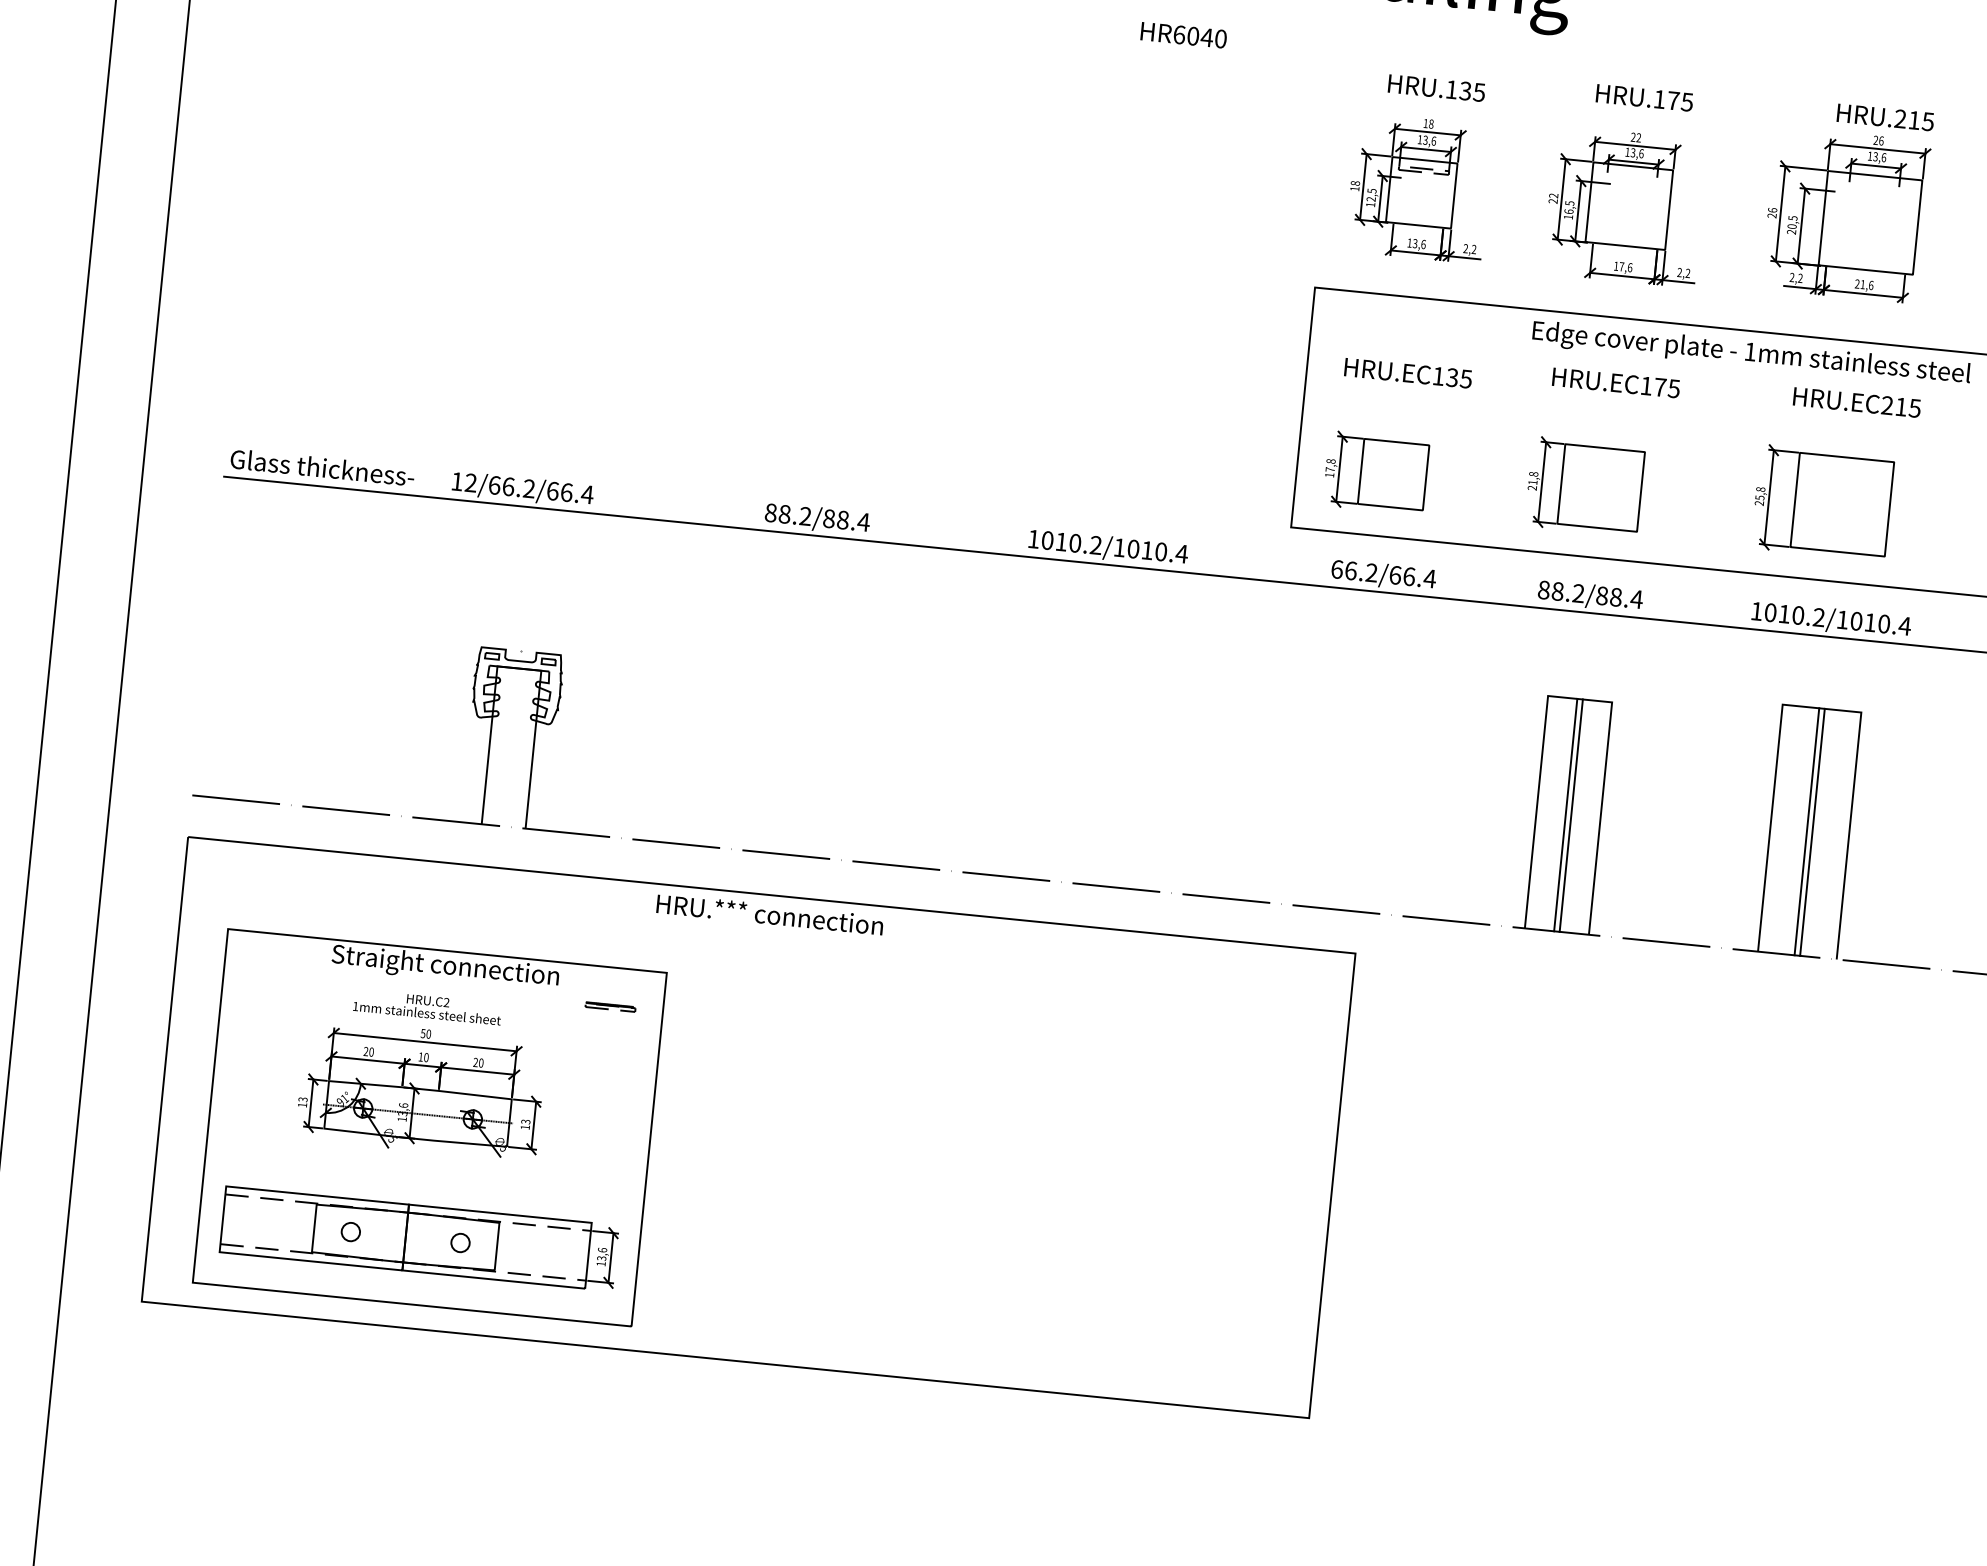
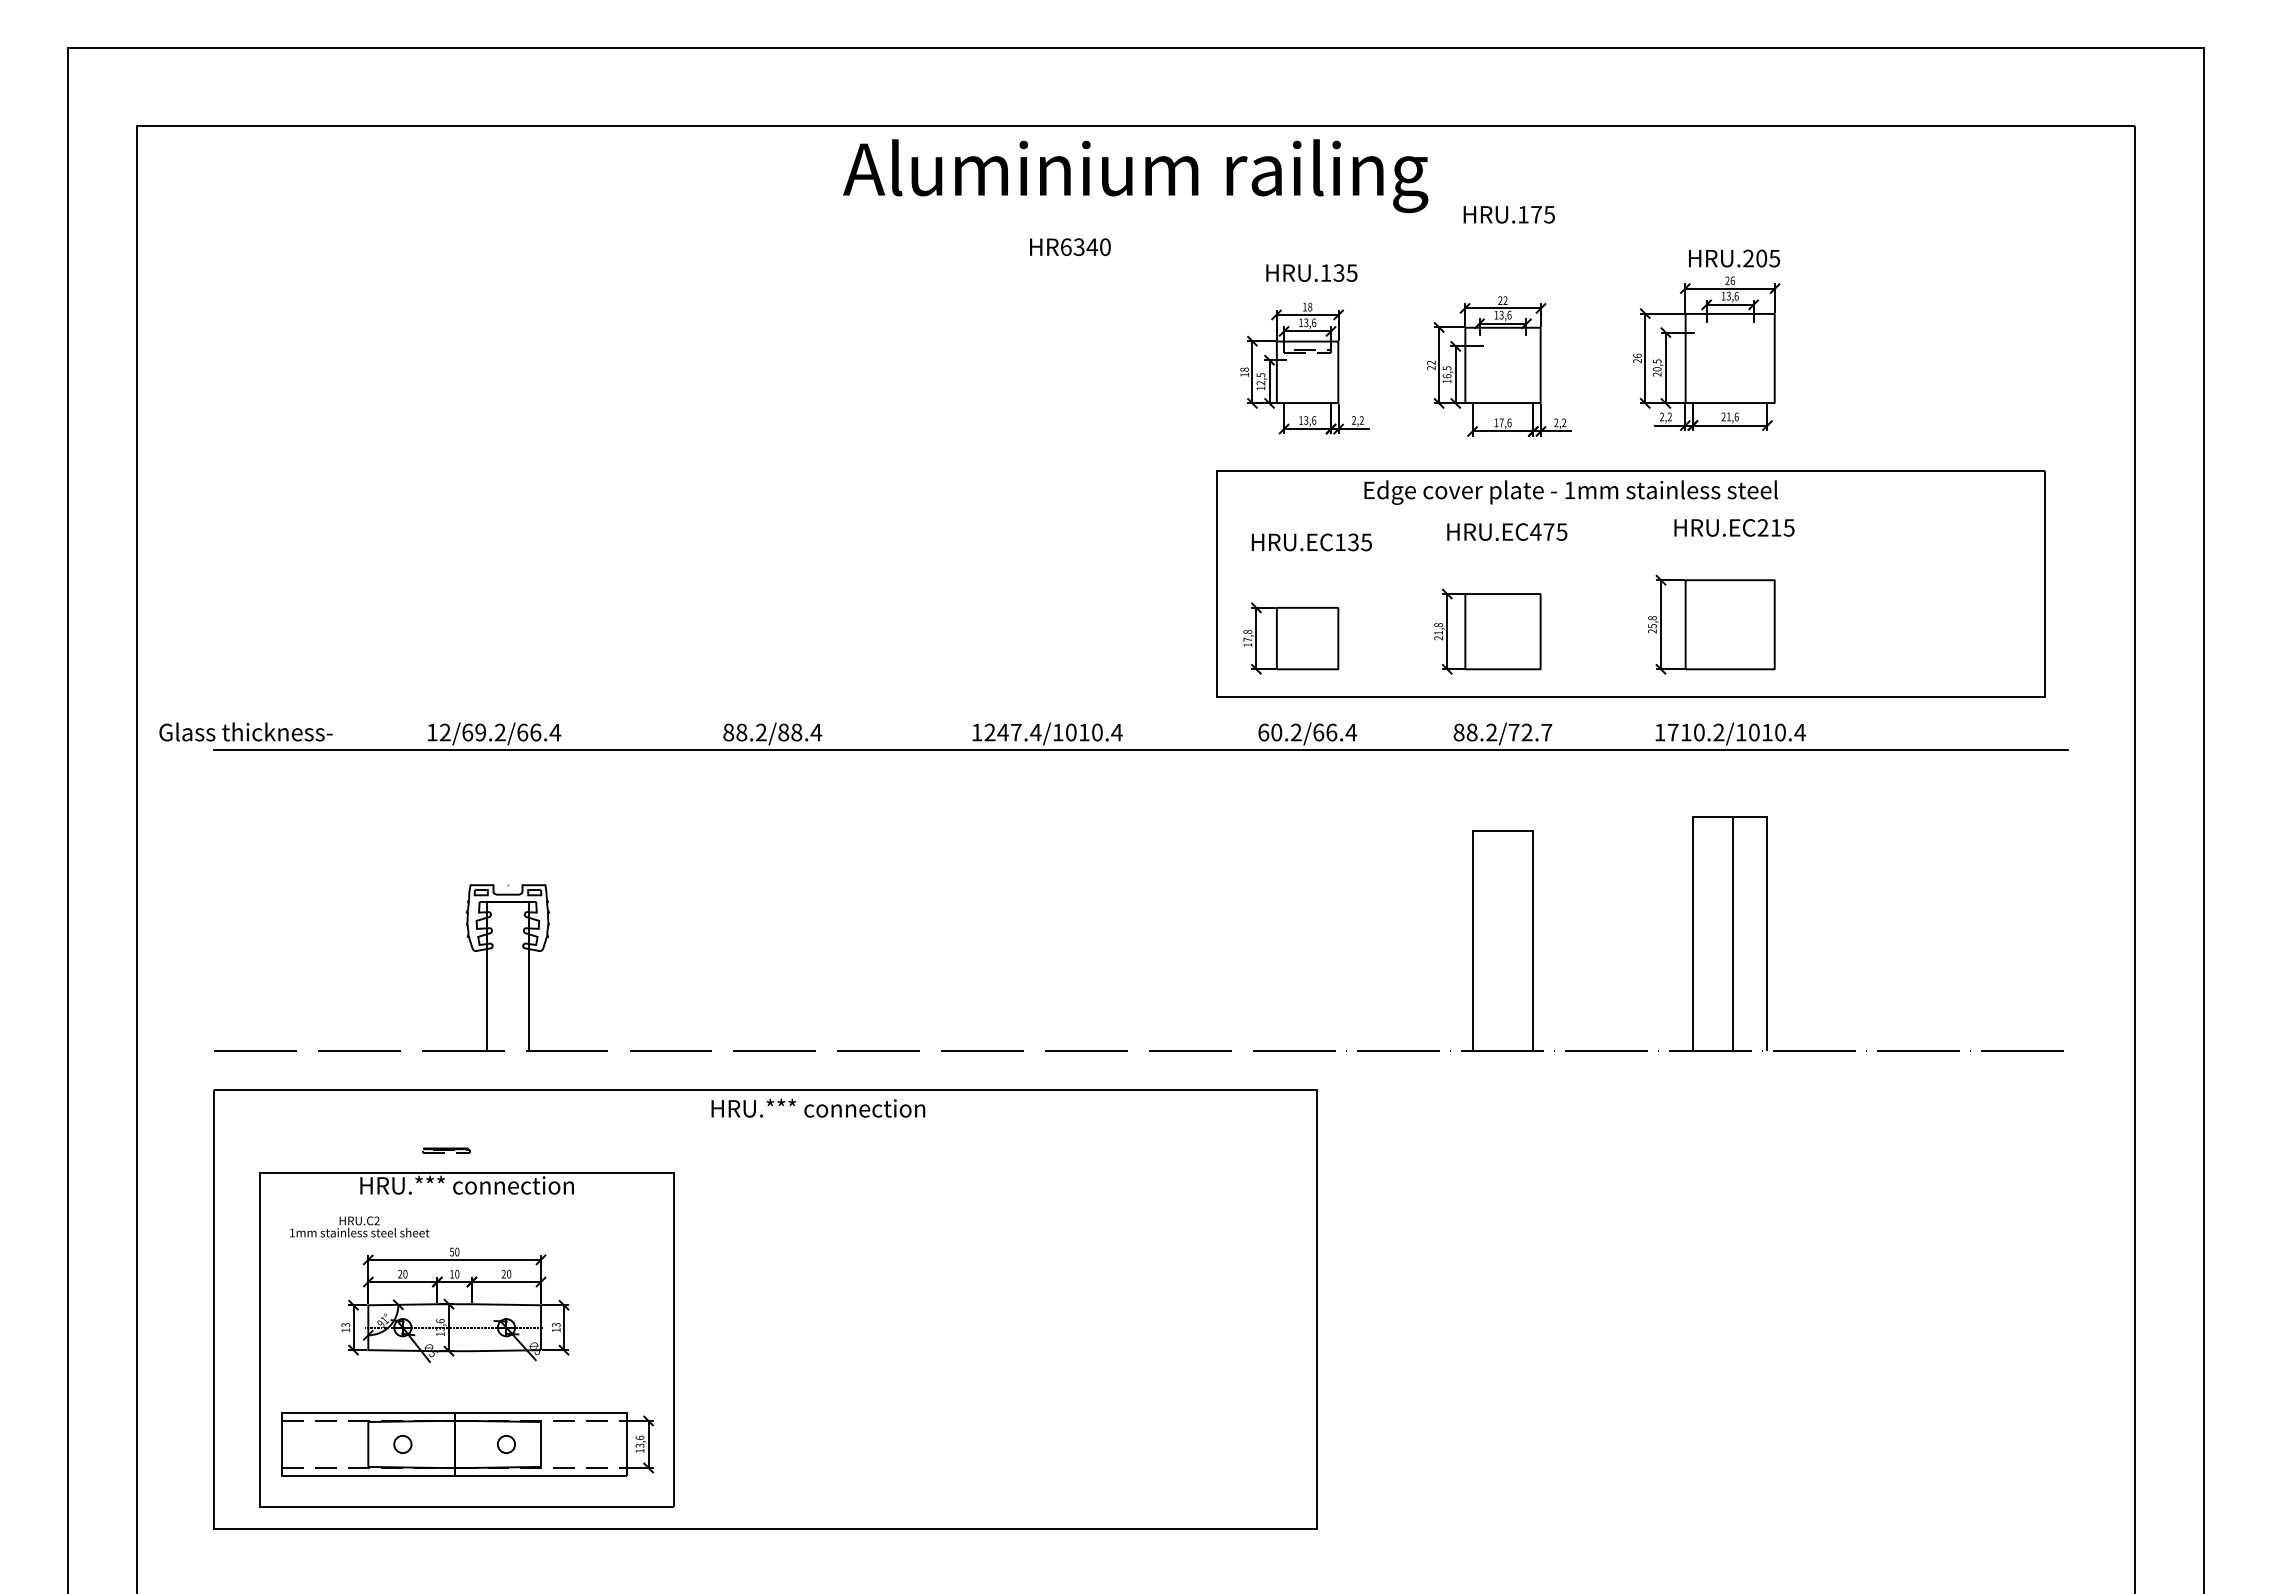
text: (1192, 35) -> (1078, 246), HR6040 -> HR6340
text: (1643, 97) -> (1508, 214), moved
text: (1914, 120) -> (1761, 258), HRU.215 -> HRU.205
text: (1750, 354) -> (1570, 492), moved
text: (1646, 385) -> (1535, 531), HRU.EC175 -> HRU.EC475
text: (322, 467) -> (245, 731), moved
text: (508, 486) -> (480, 732), 12/66.2/66.4 -> 12/69.2/66.4
text: (1071, 542) -> (1012, 732), 1010.2/1010.4 -> 1247.4/1010.4
text: (1350, 570) -> (1276, 732), 66.2/66.4 -> 60.2/66.4
text: (1619, 597) -> (1530, 732), 88.2/88.4 -> 88.2/72.7
text: (1769, 612) -> (1672, 732), 1010.2/1010.4 -> 1710.2/1010.4
line: (1565, 814) -> (1500, 940), removed
line: (1571, 815) -> (1505, 940), removed
line: (1806, 831) -> (1727, 933), removed
text: (770, 913) -> (818, 1107), moved
text: (445, 966) -> (466, 1187), Straight connection -> HRU.*** connection
text: (427, 1006) -> (359, 1226), moved
part: (610, 1006) -> (446, 1150), moved

